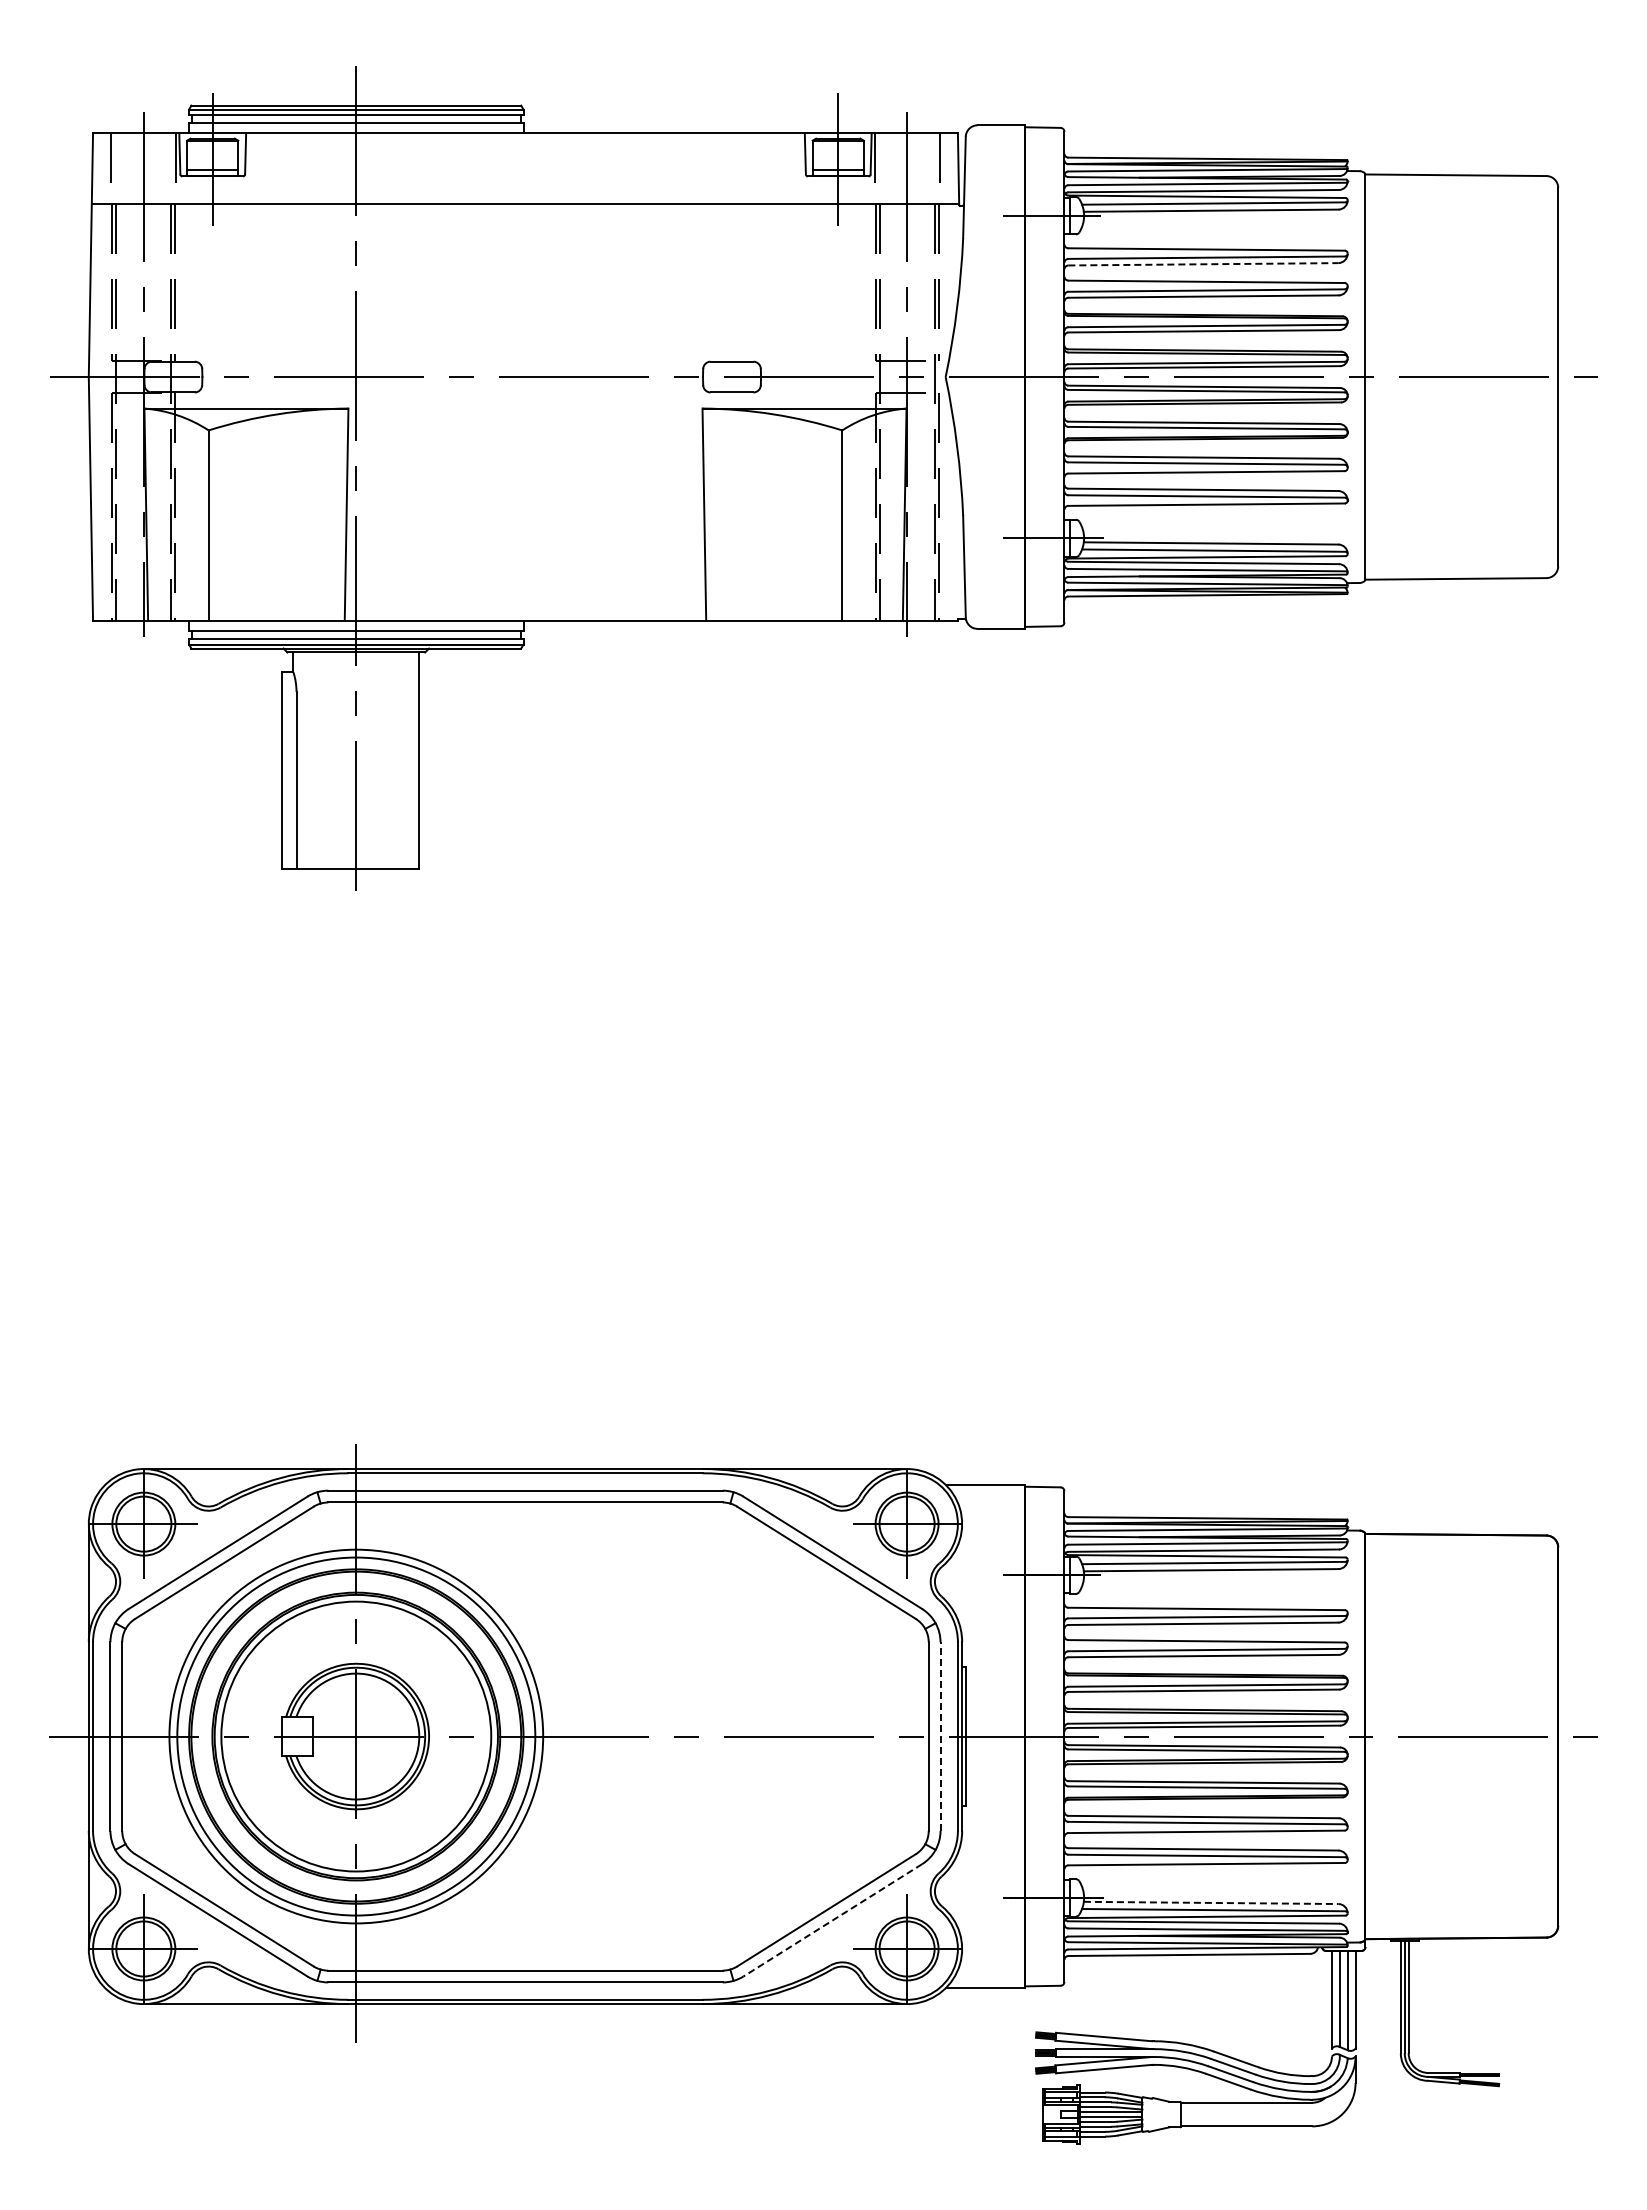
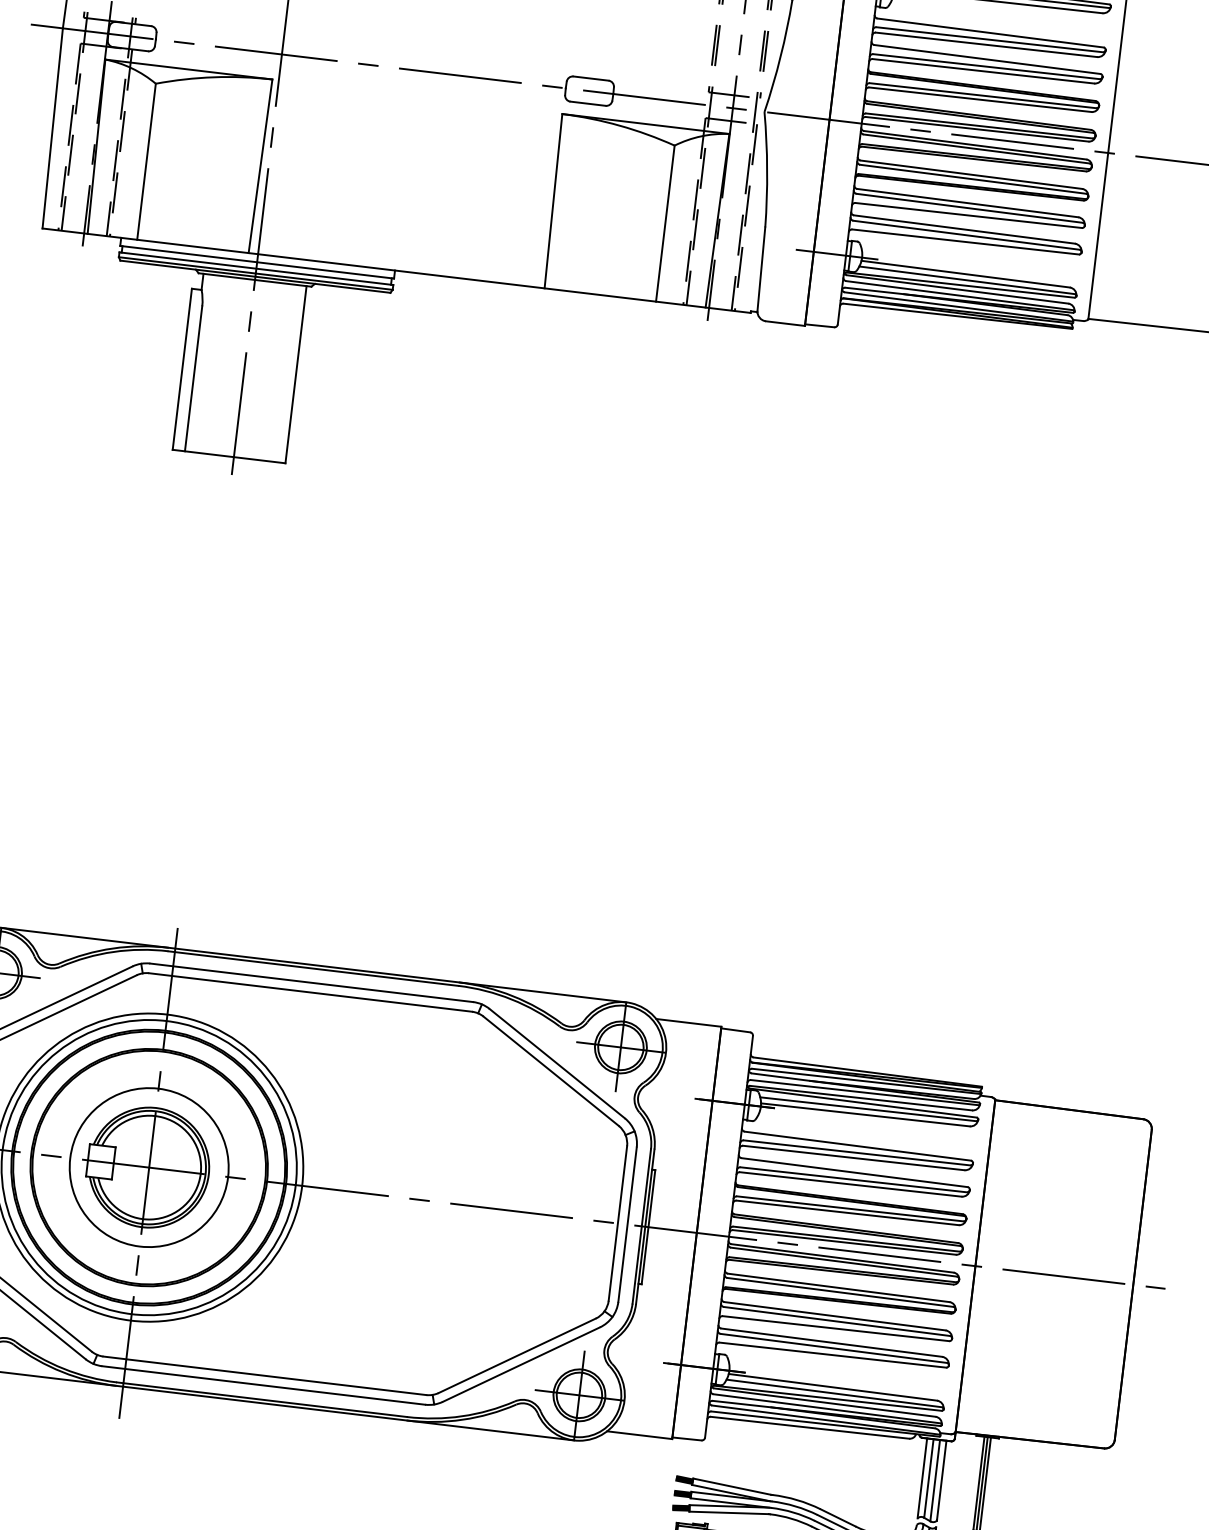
line: (1203, 264) -> (986, 45), dashed -> solid
circle: (355, 1736) -> (148, 1167), size x0.71
line: (940, 1736) -> (627, 1224), dashed -> solid
line: (1211, 1902) -> (833, 1386), dashed -> solid
line: (832, 1920) -> (521, 1364), dashed -> solid

